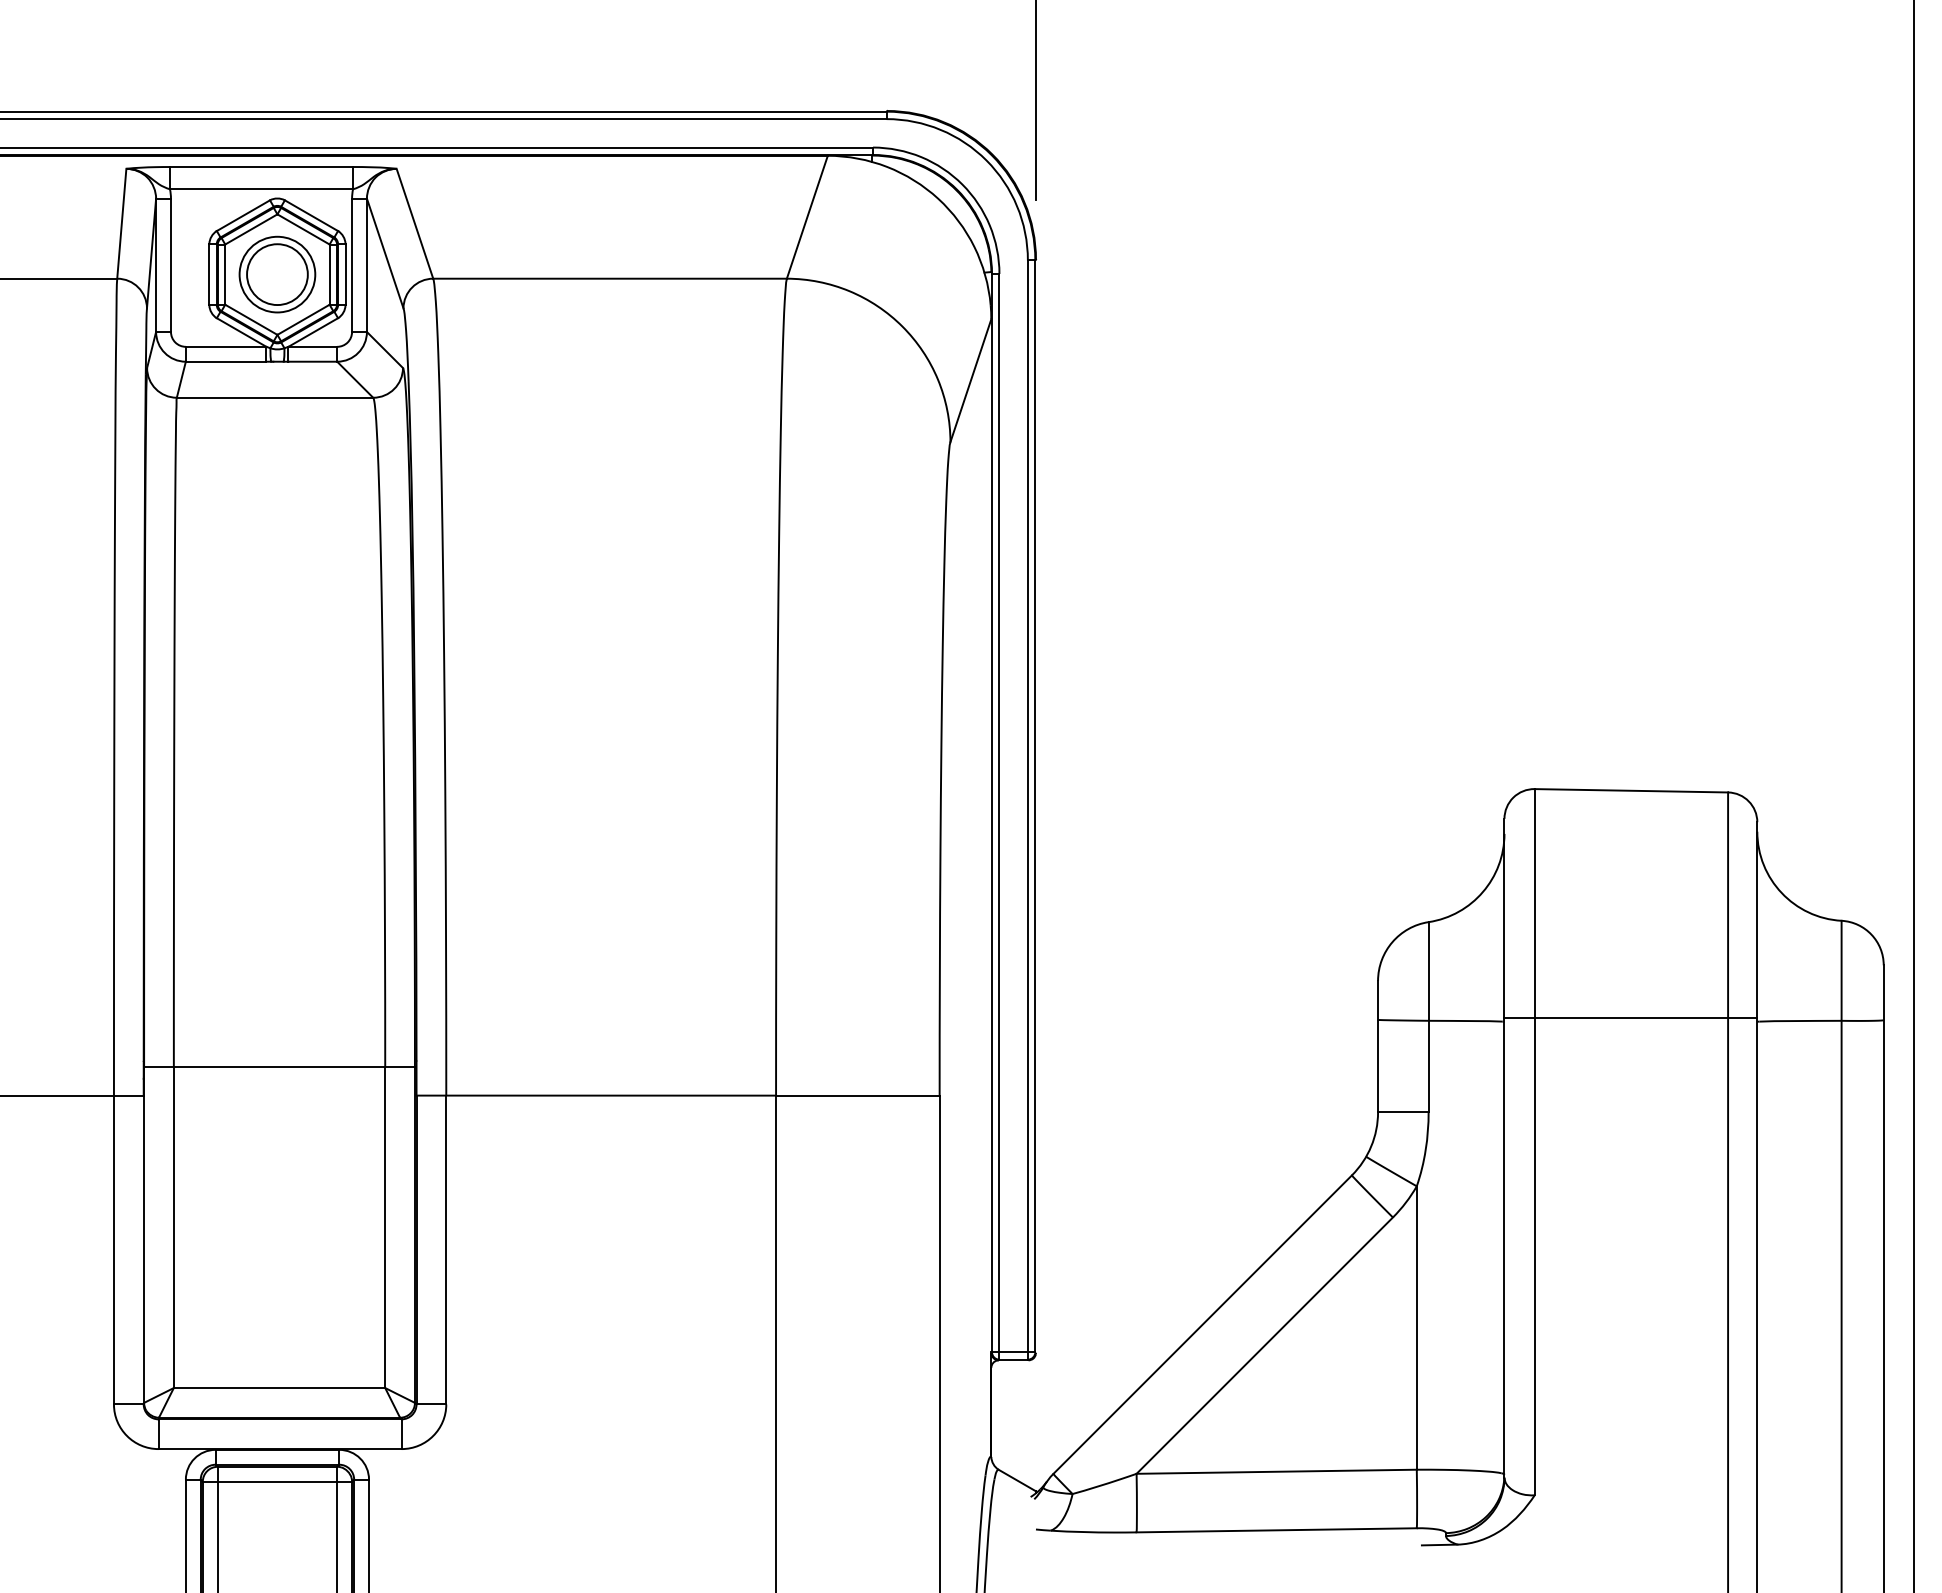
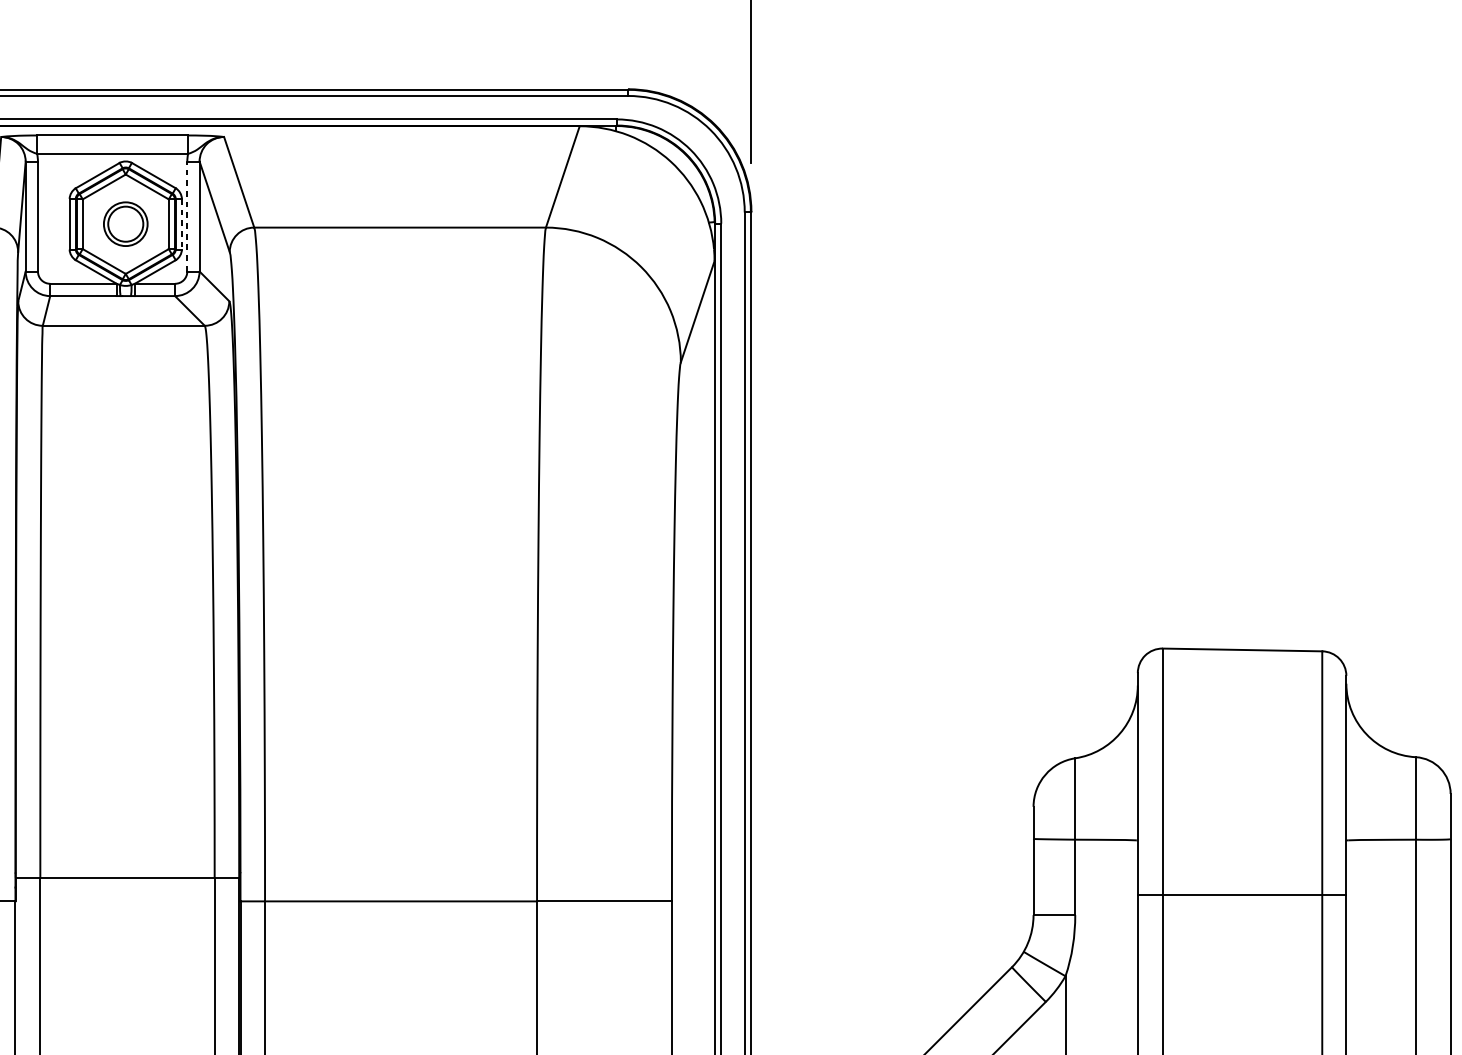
line: (352, 265) -> (187, 216), solid -> dashed
part: (277, 274) -> (125, 224), size x0.7
line: (345, 274) -> (181, 224), solid -> dashed
line: (1630, 1018) -> (1241, 895), moved

